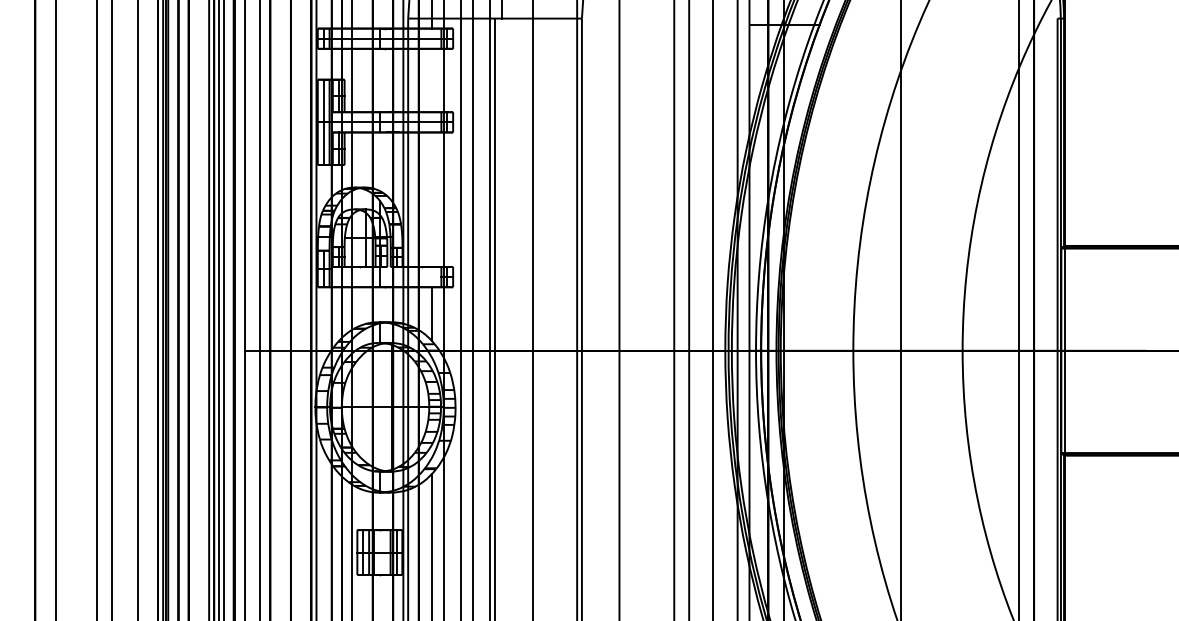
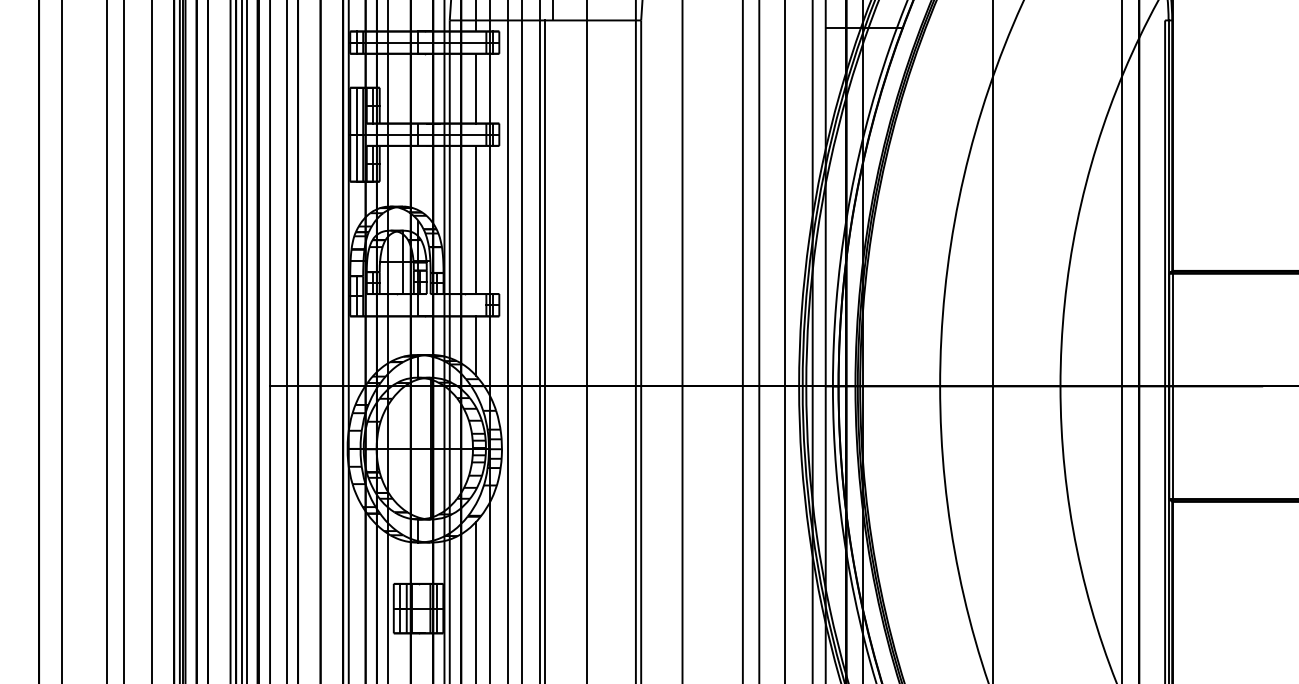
line: (432, 80) -> (476, 88), added
line: (432, 199) -> (476, 219), added

